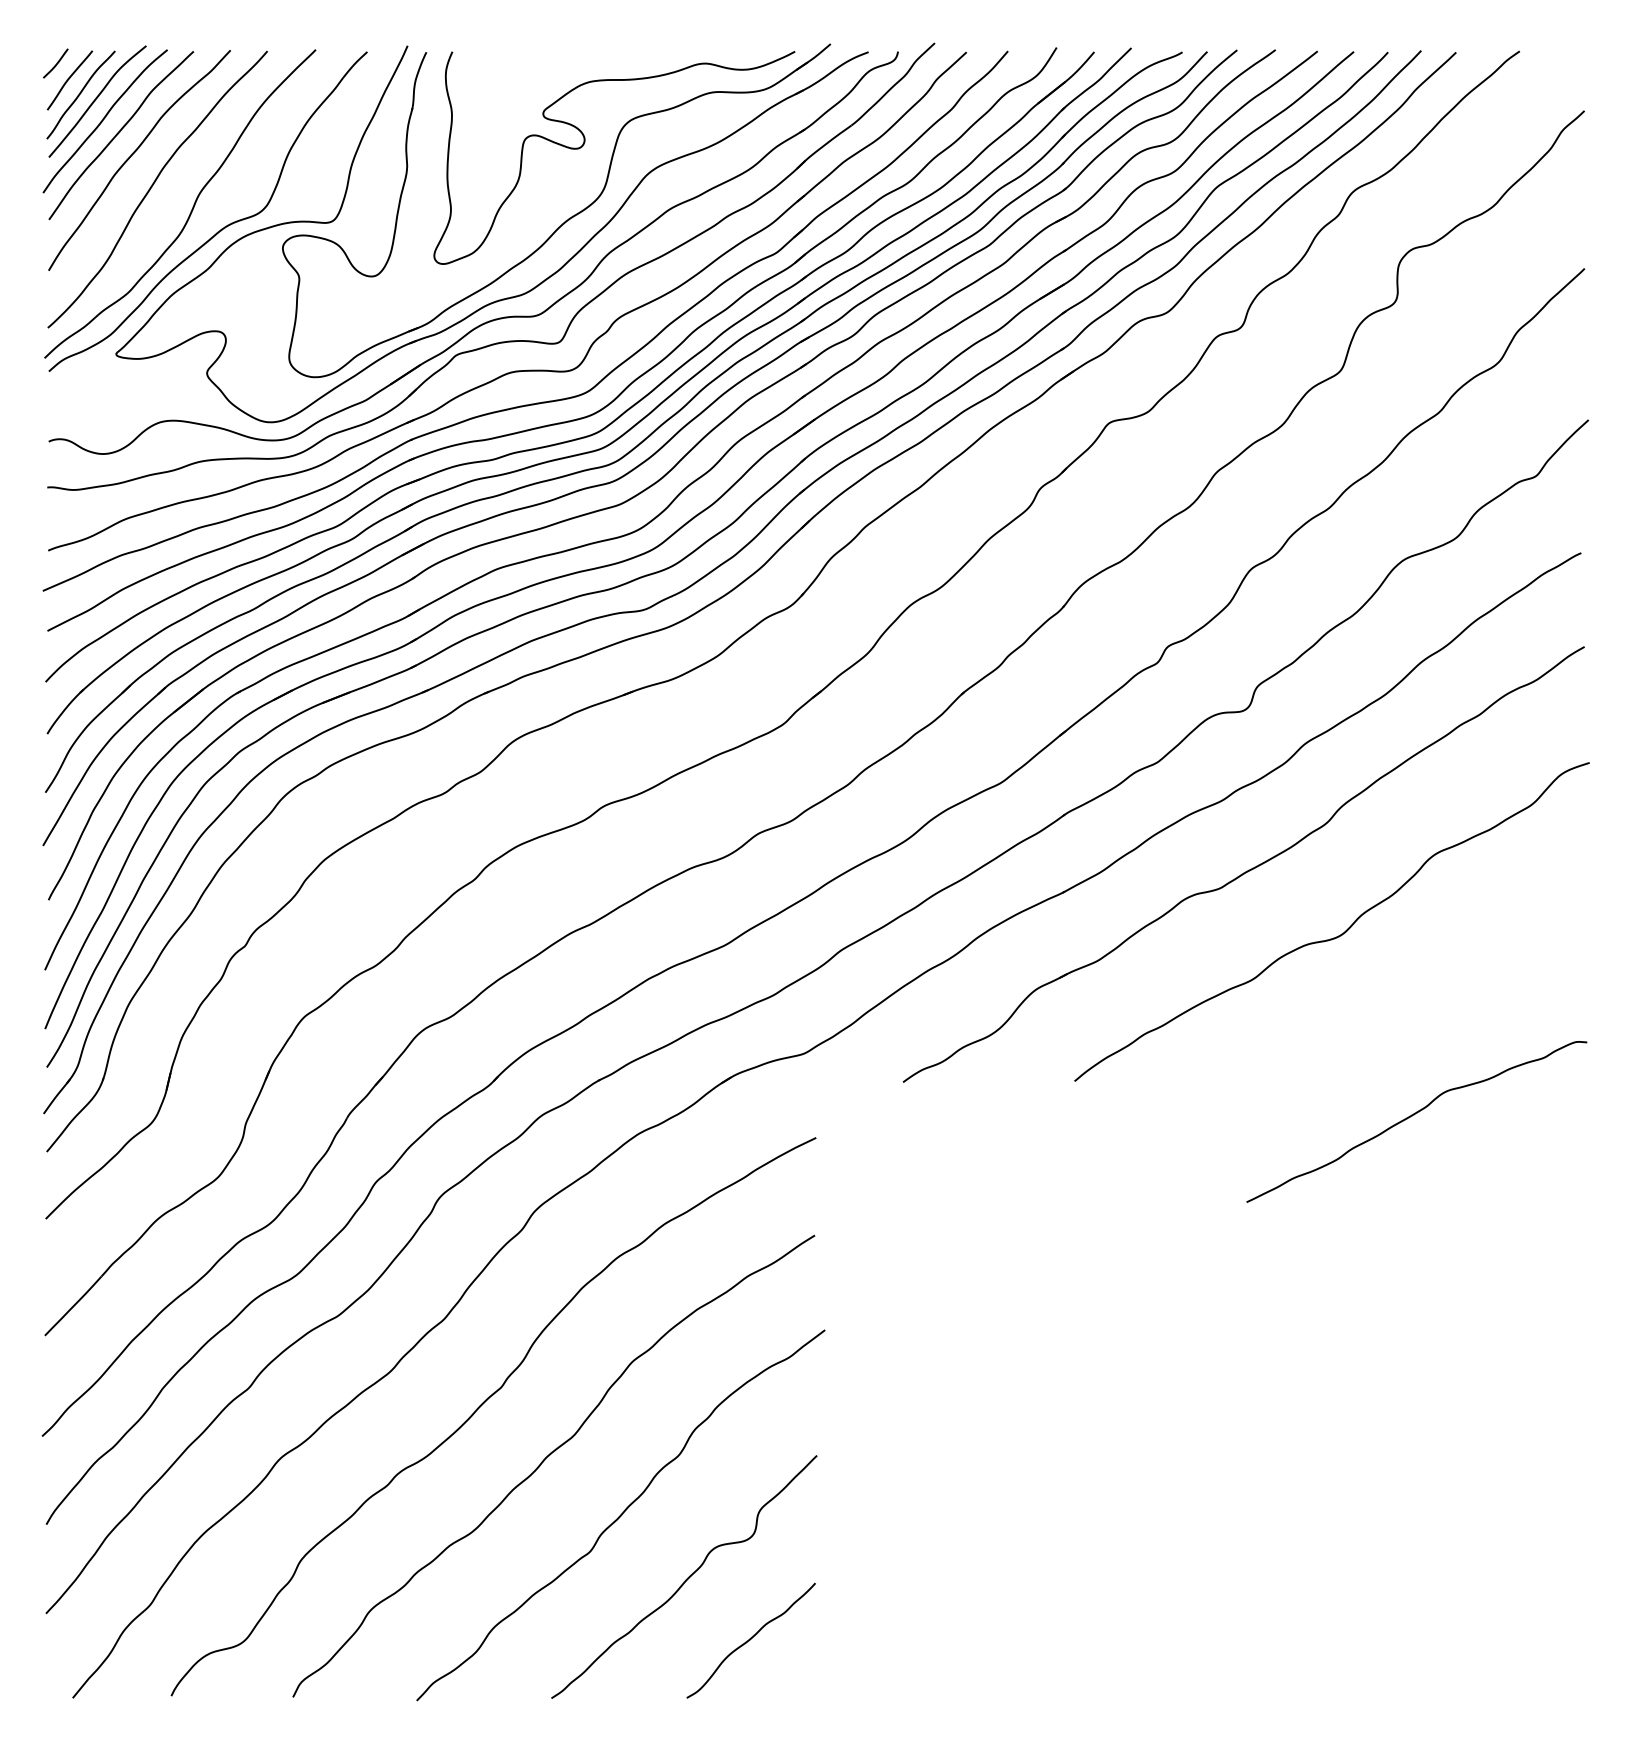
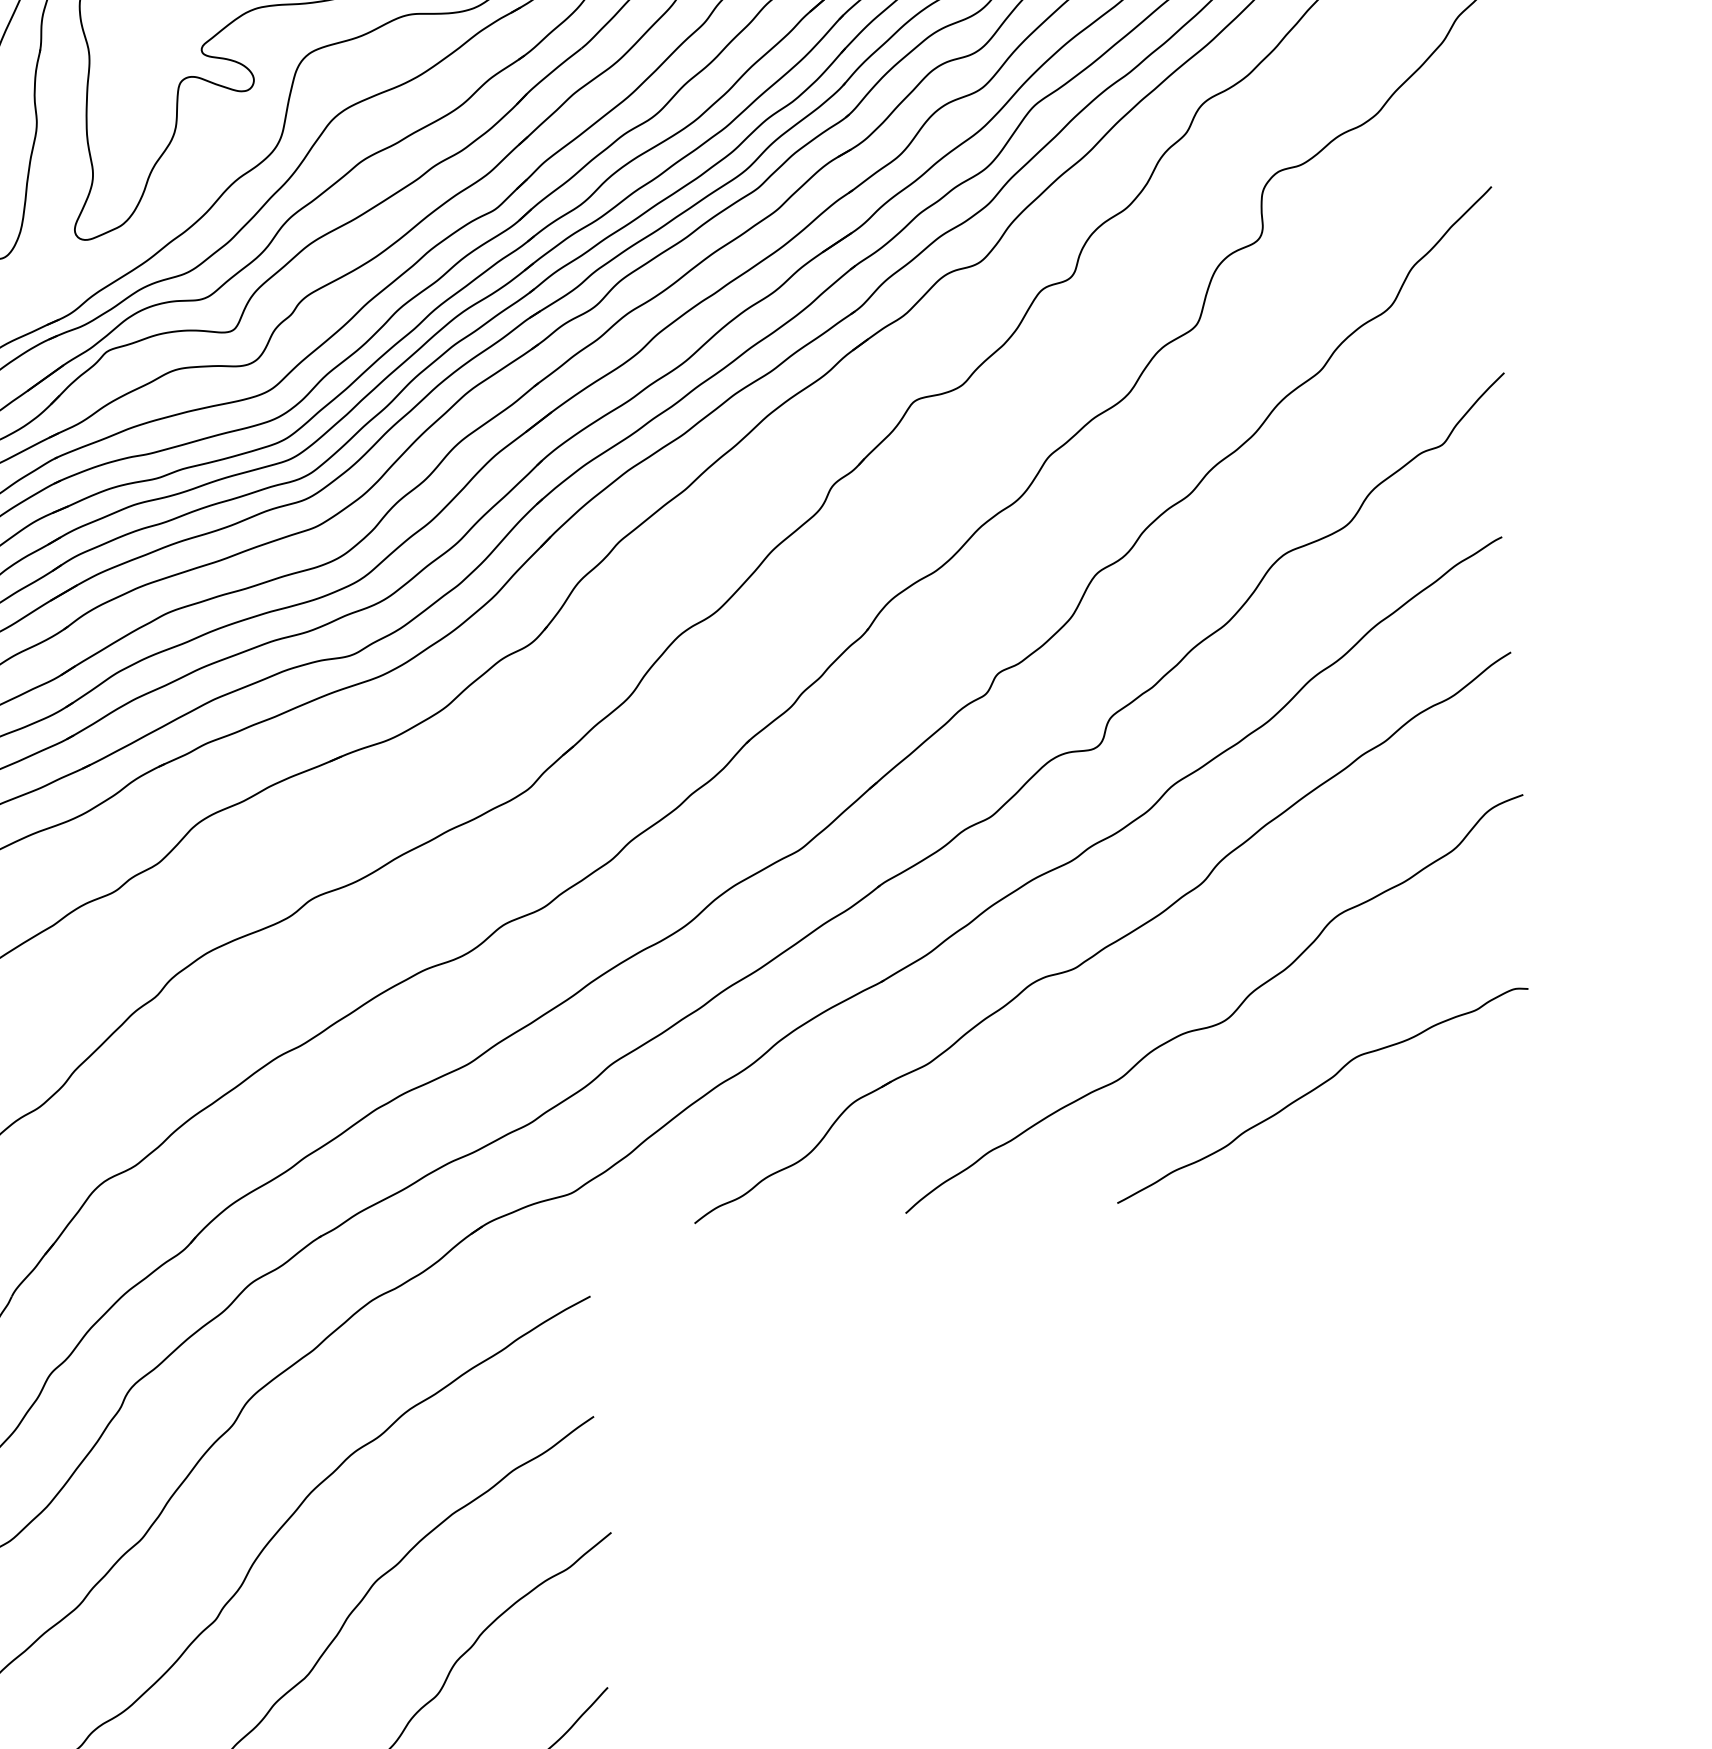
curve: (1414, 1115) -> (1319, 1087), moved

